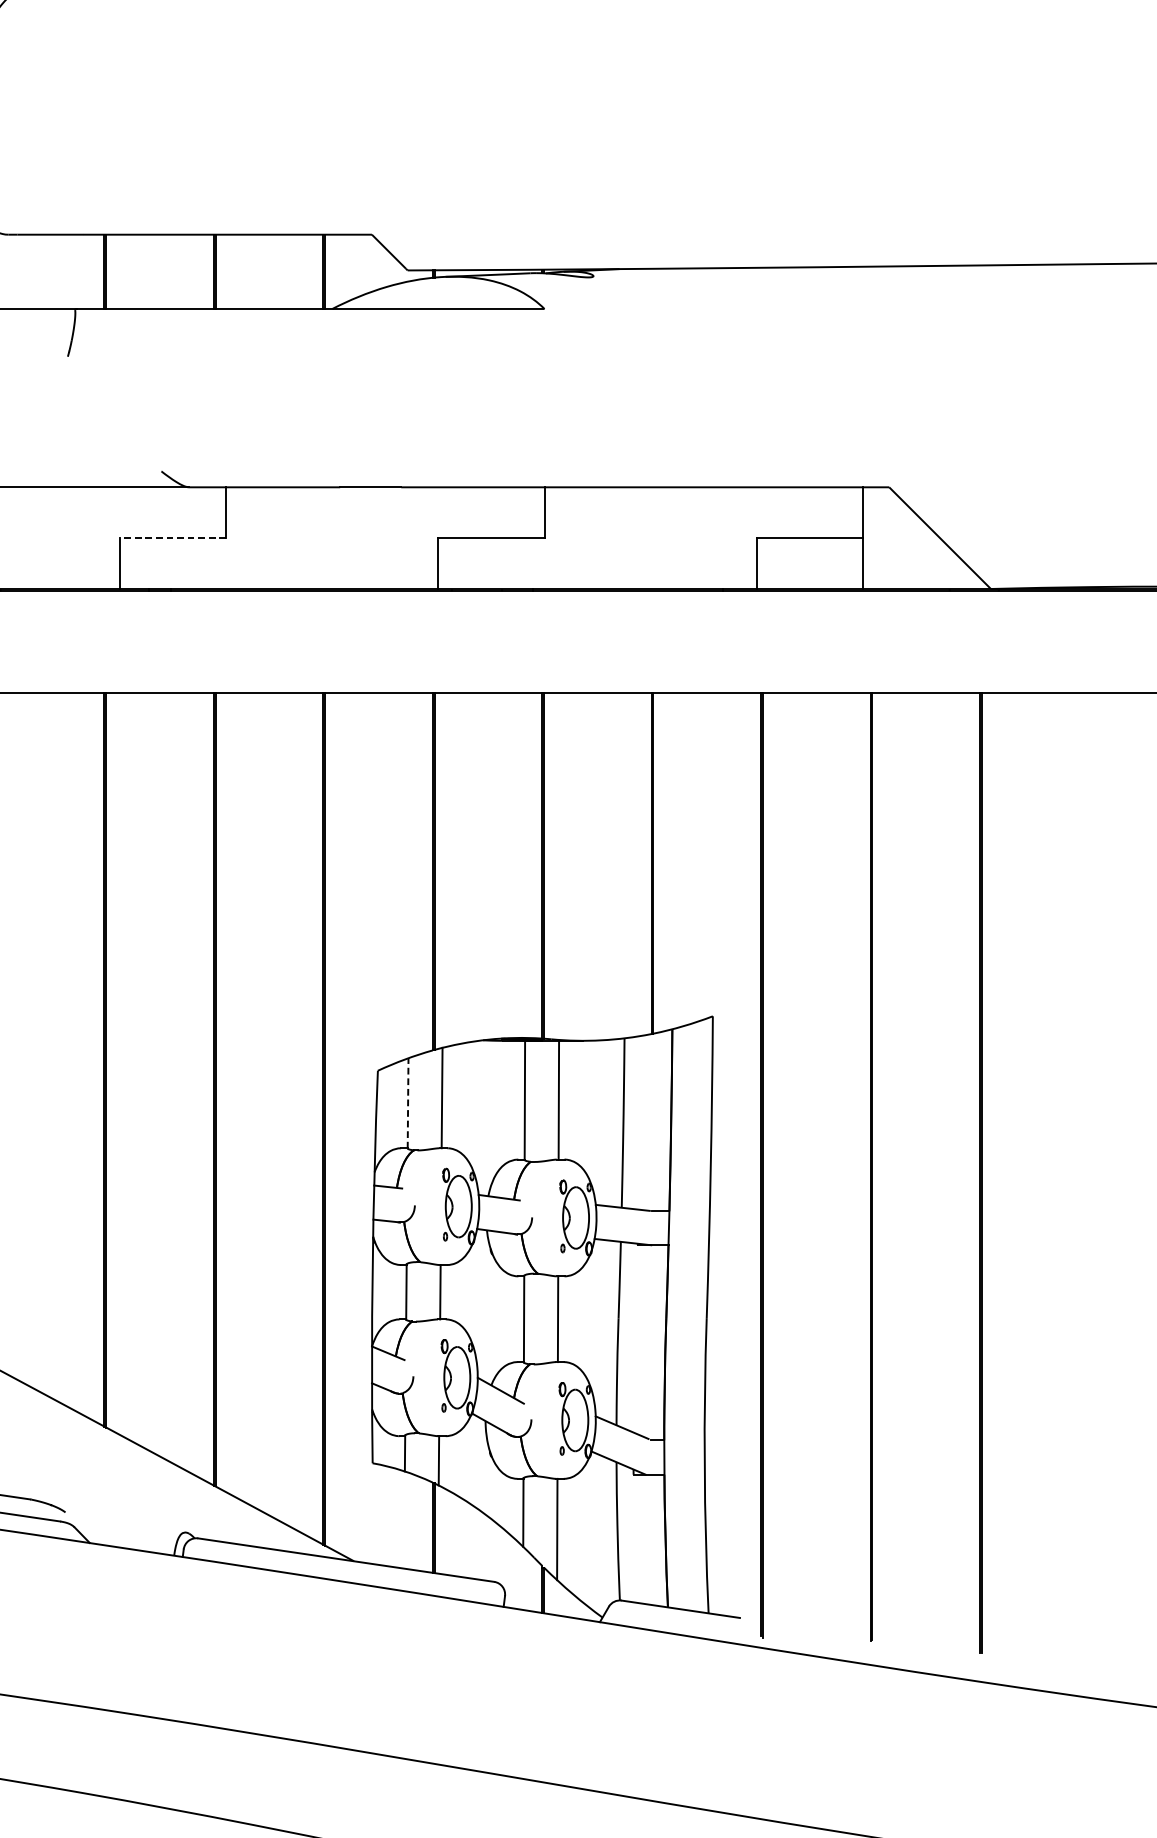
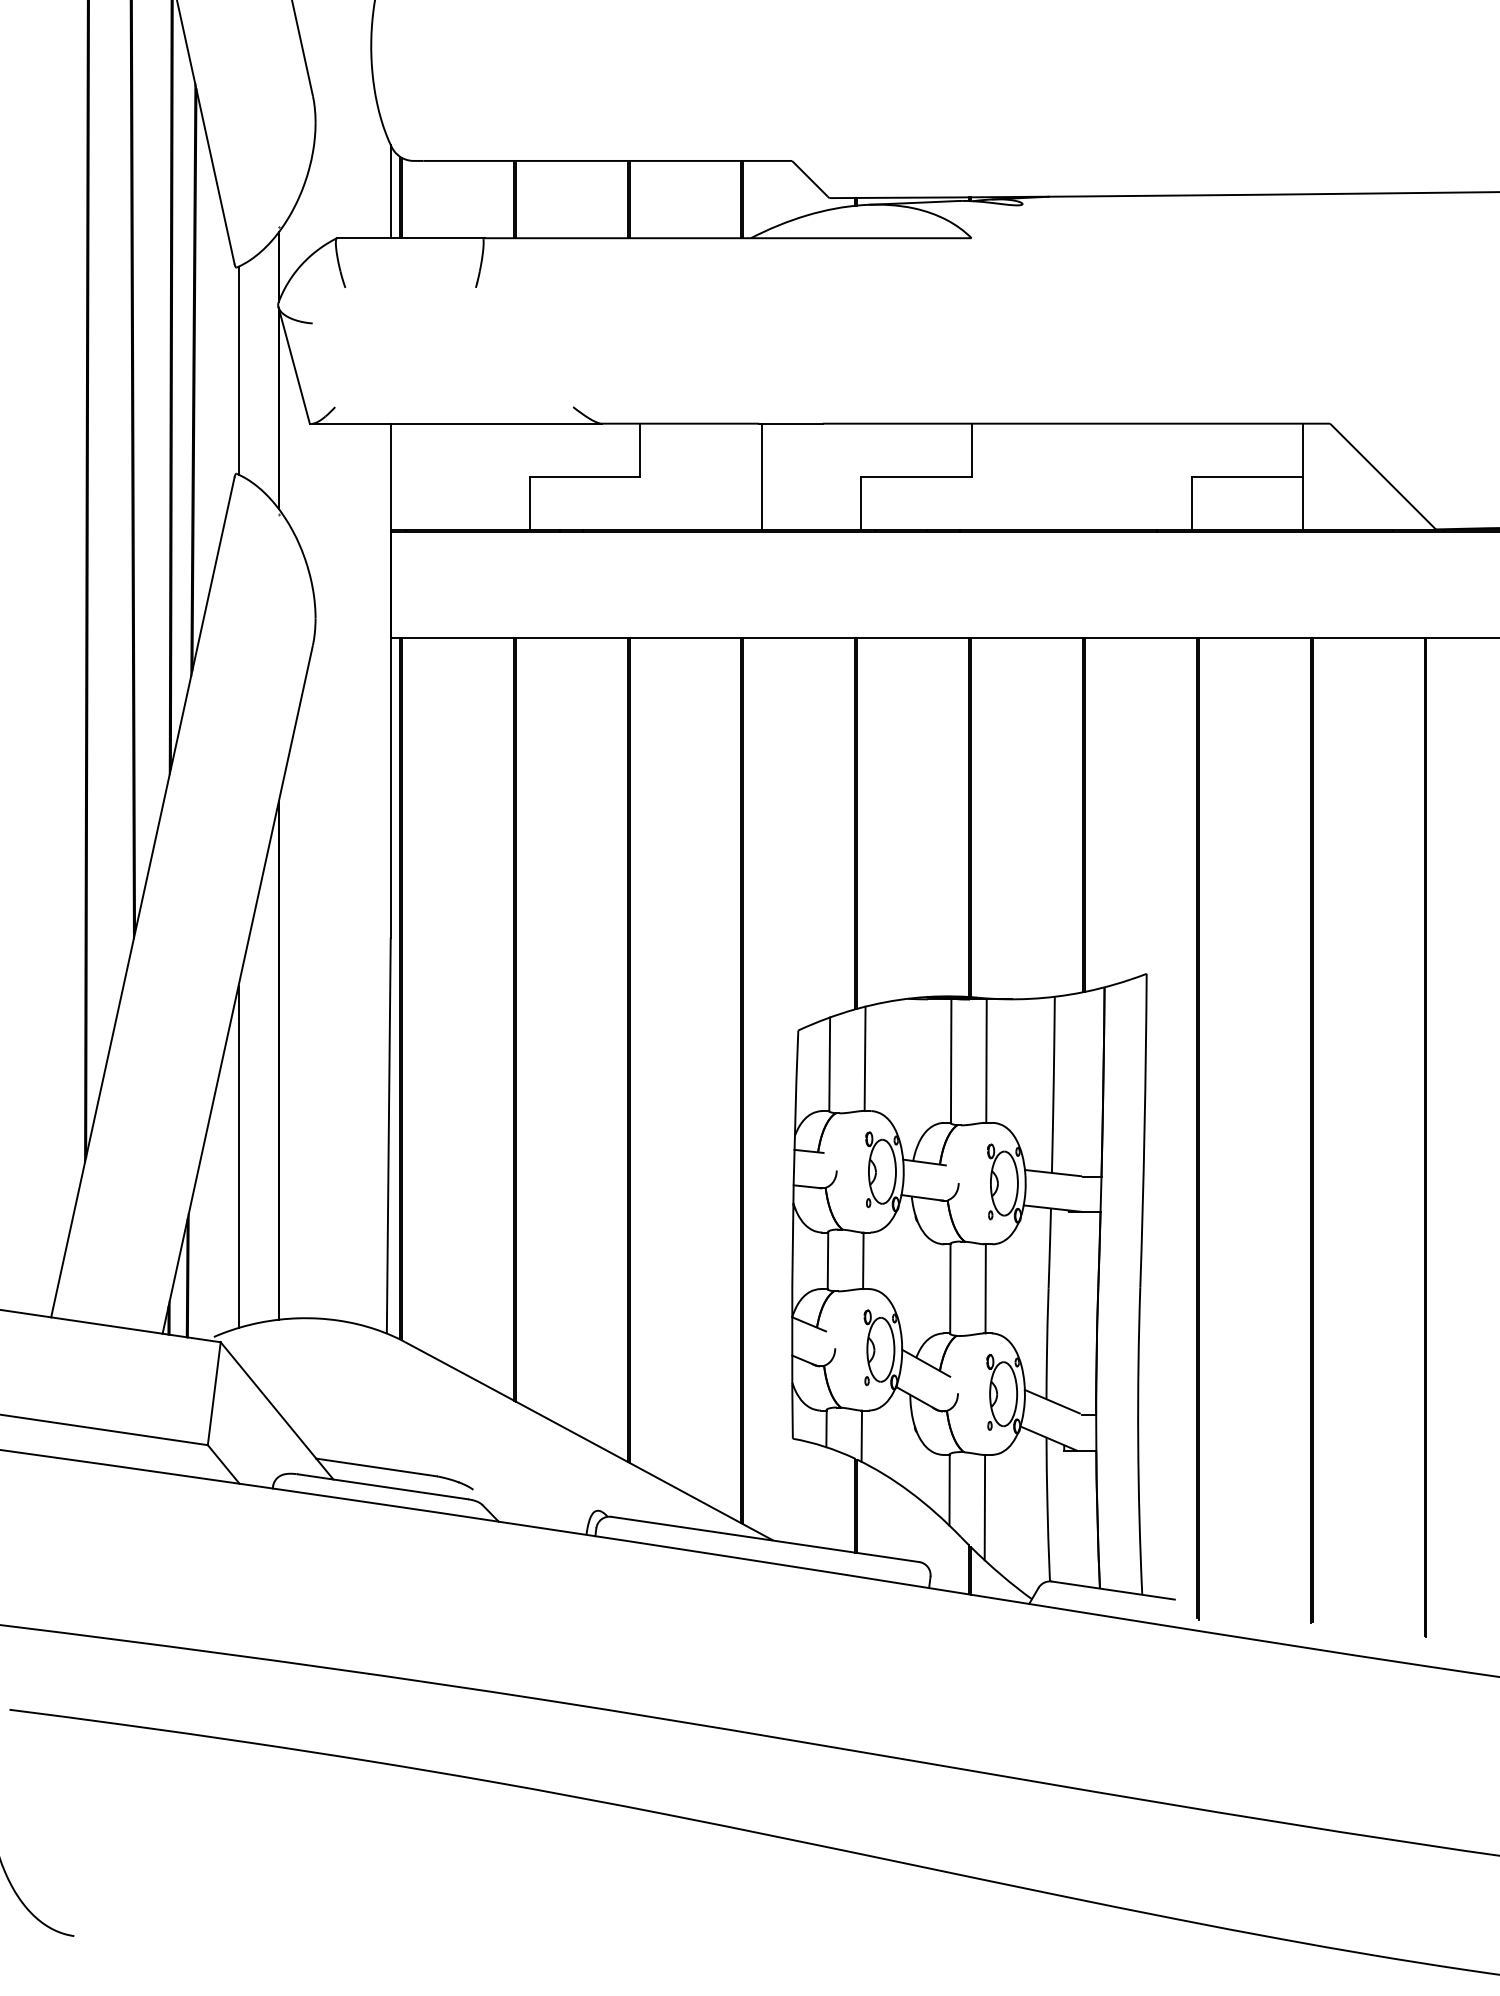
line: (172, 538) -> (584, 476), dashed -> solid
line: (343, 538) -> (762, 476), added
line: (407, 1103) -> (829, 1064), dashed -> solid

